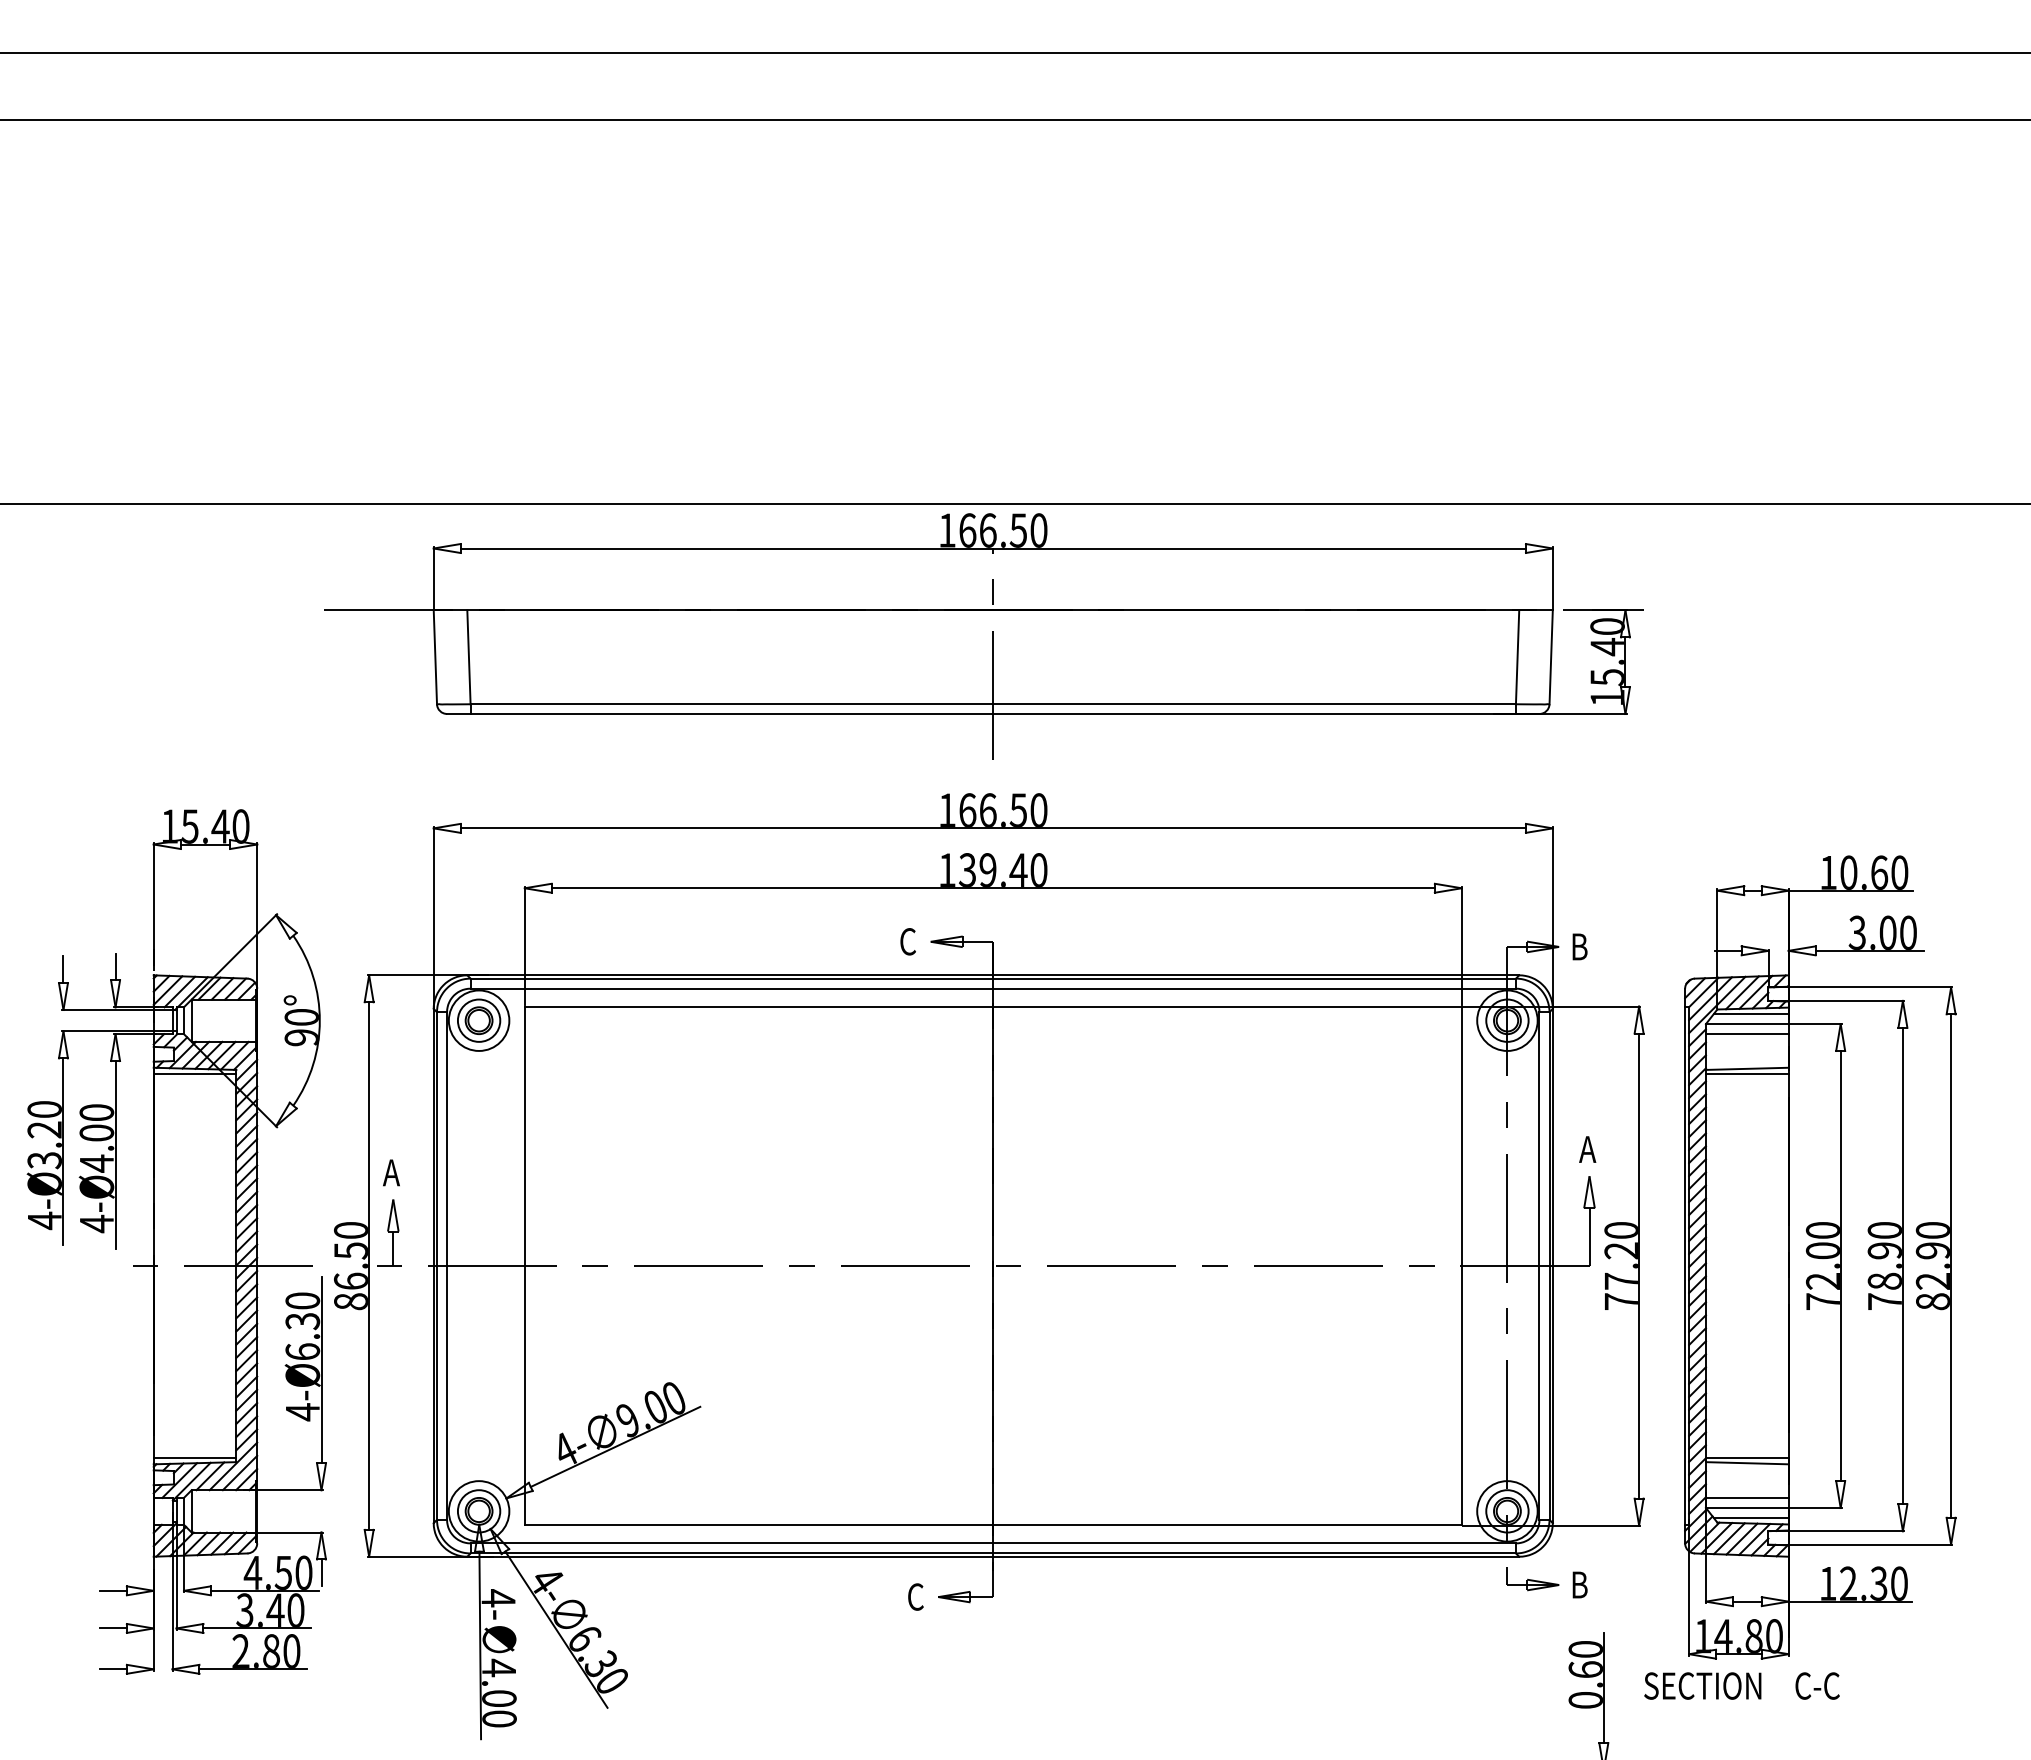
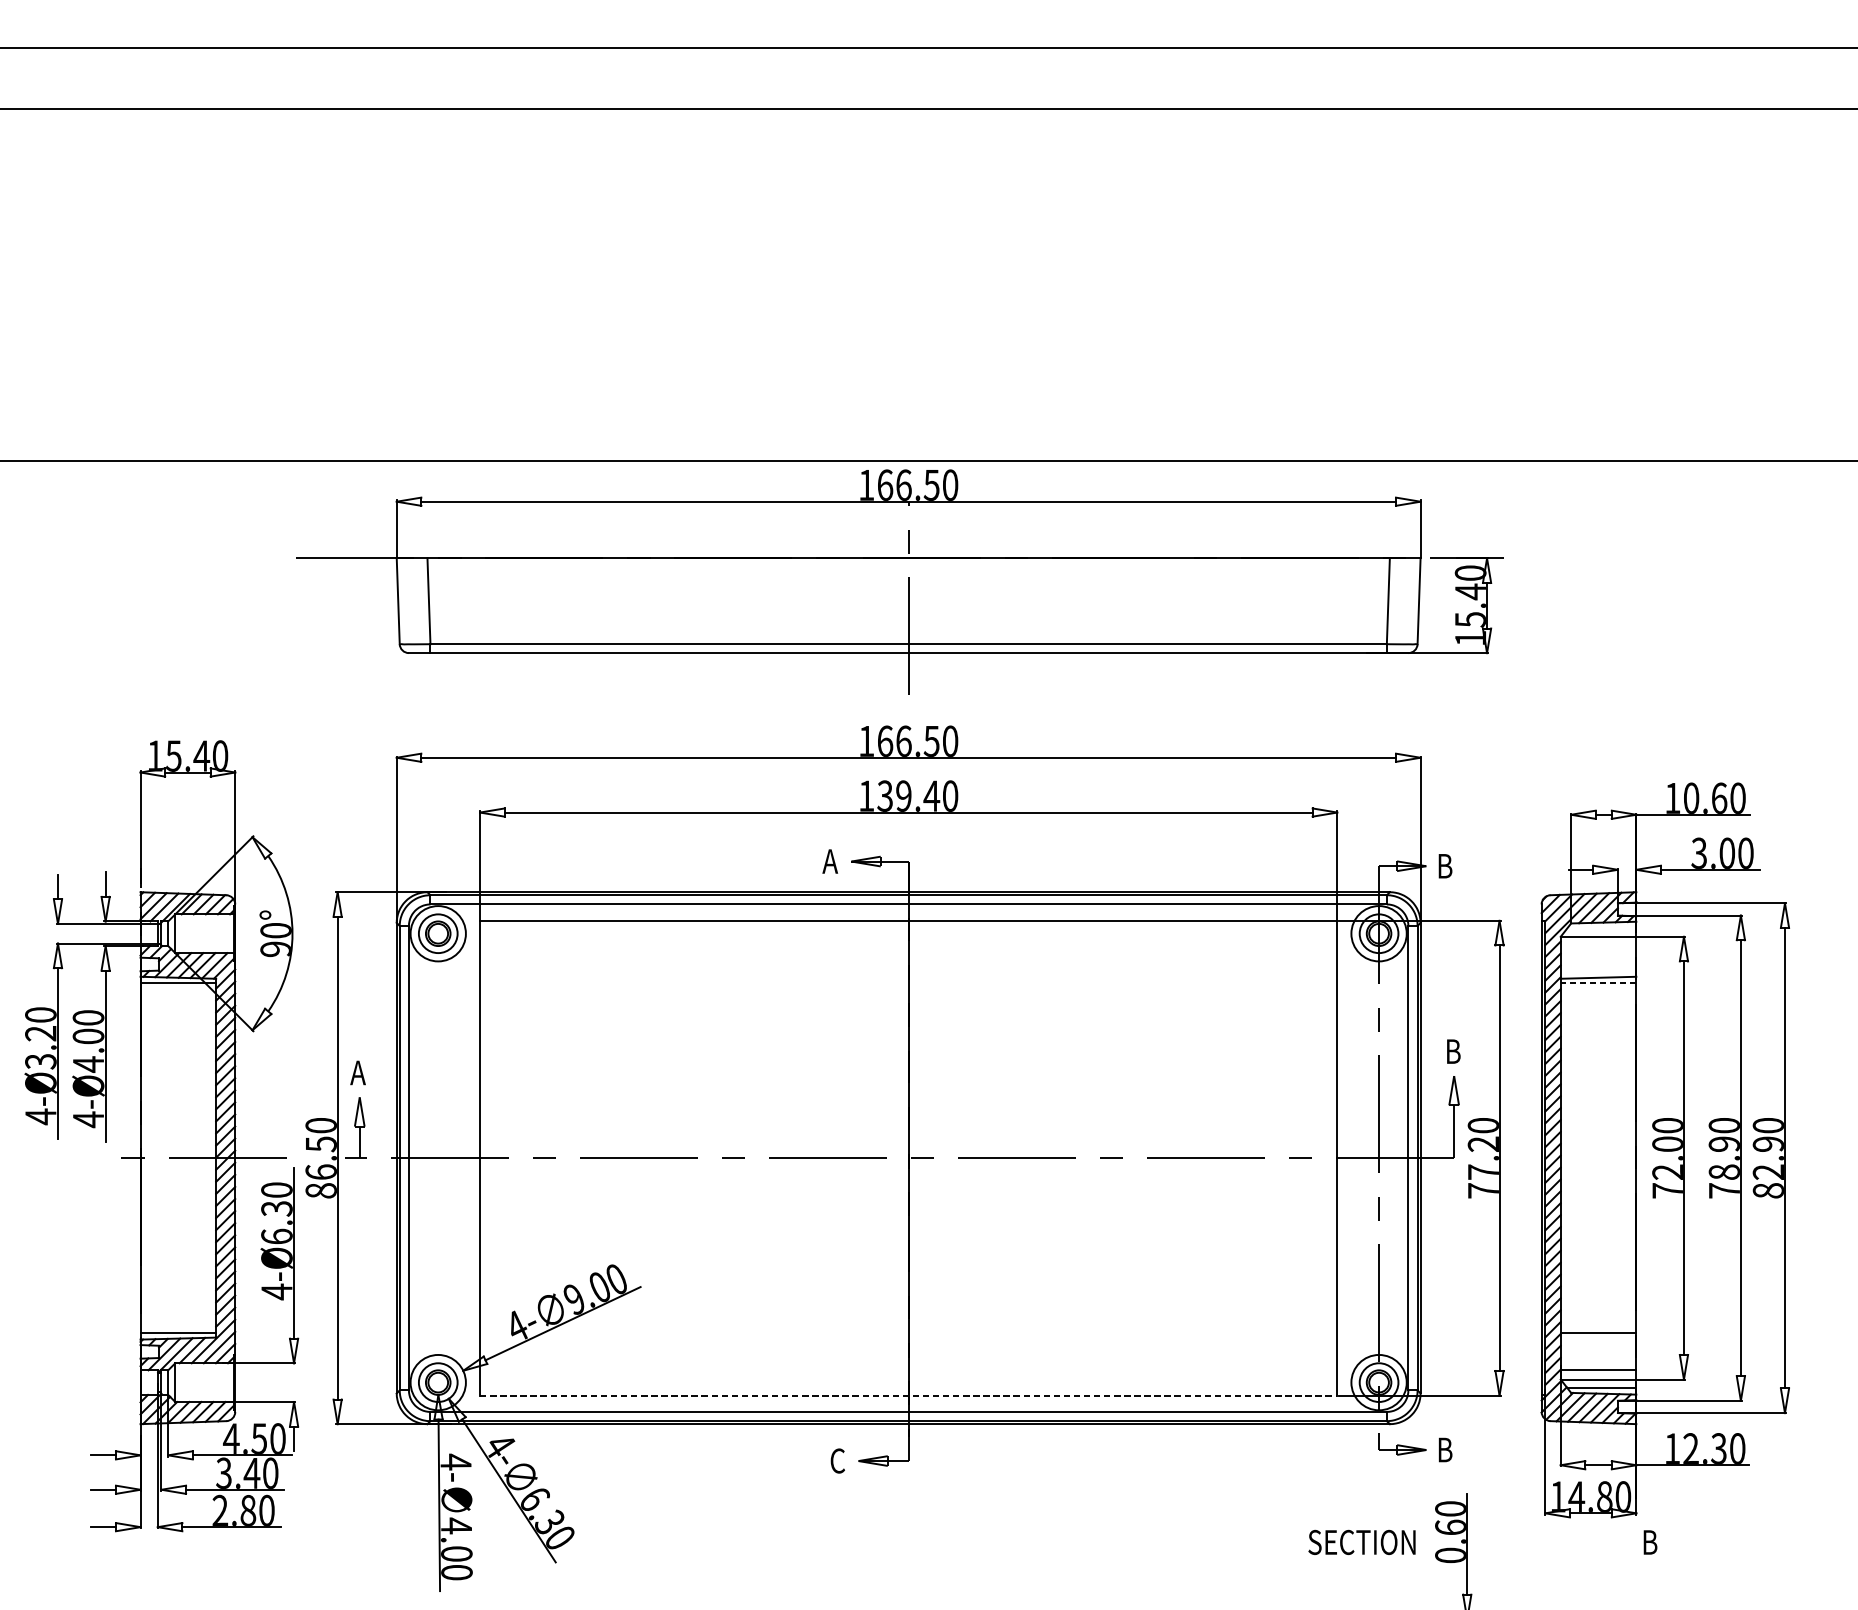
text: (907, 941) -> (830, 861), C -> A
line: (1750, 1014) -> (1601, 928), removed
line: (1746, 1034) -> (1597, 946), removed
line: (1746, 1074) -> (1597, 982), solid -> dashed
text: (1587, 1149) -> (1452, 1051), A -> B
line: (1746, 1463) -> (1597, 1338), removed
line: (993, 1525) -> (908, 1395), solid -> dashed
text: (1702, 1685) -> (1361, 1541), moved
text: (1817, 1685) -> (1662, 1541), C-C -> B

